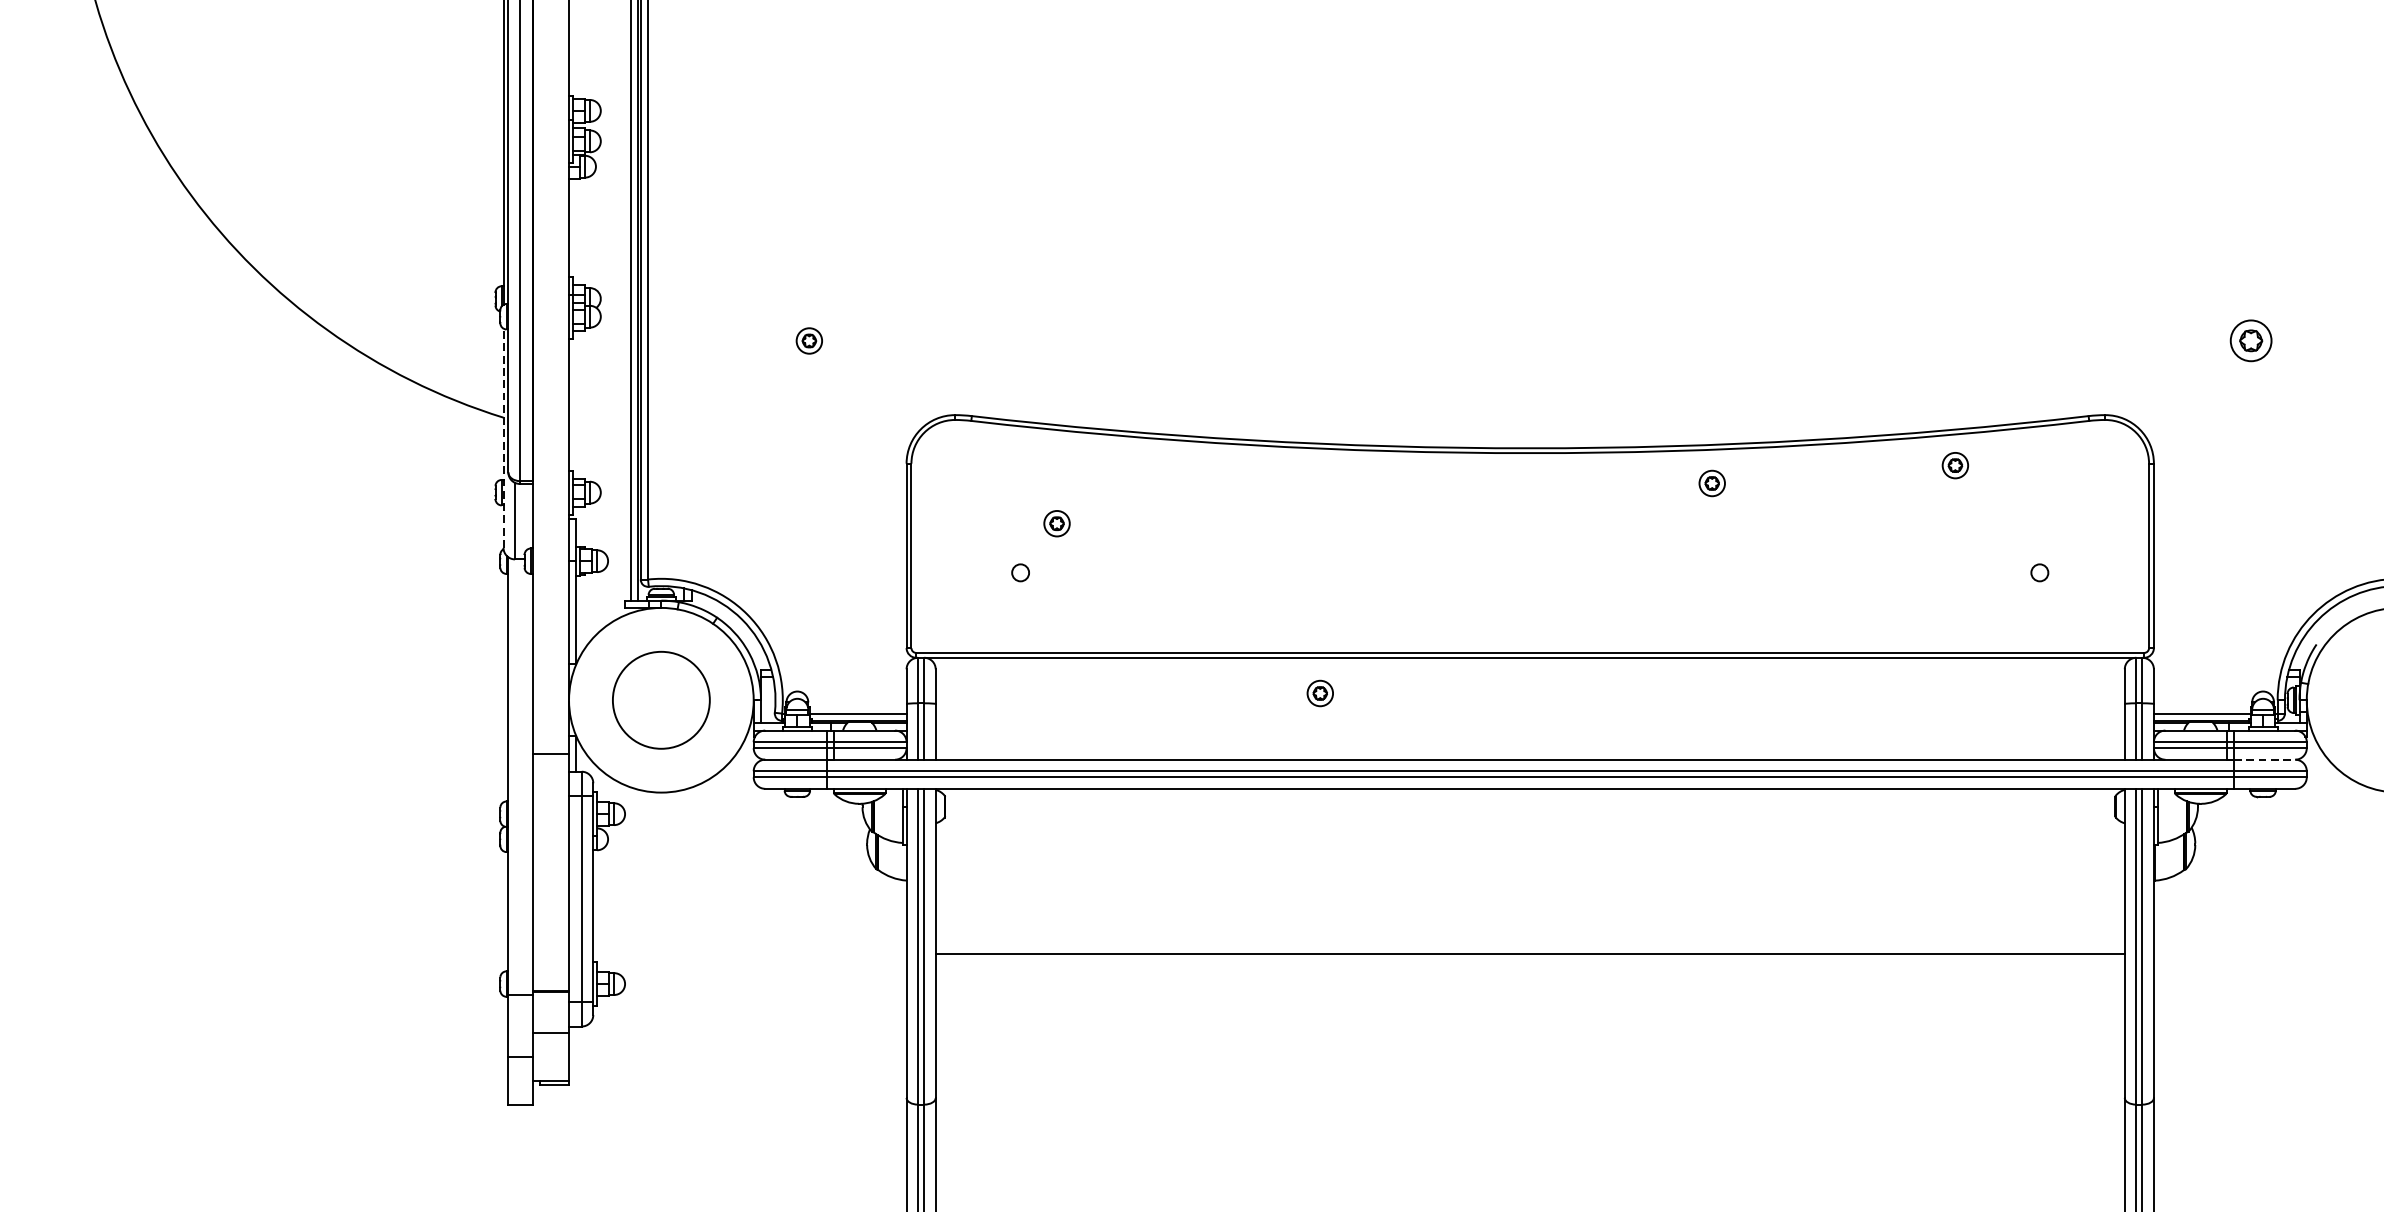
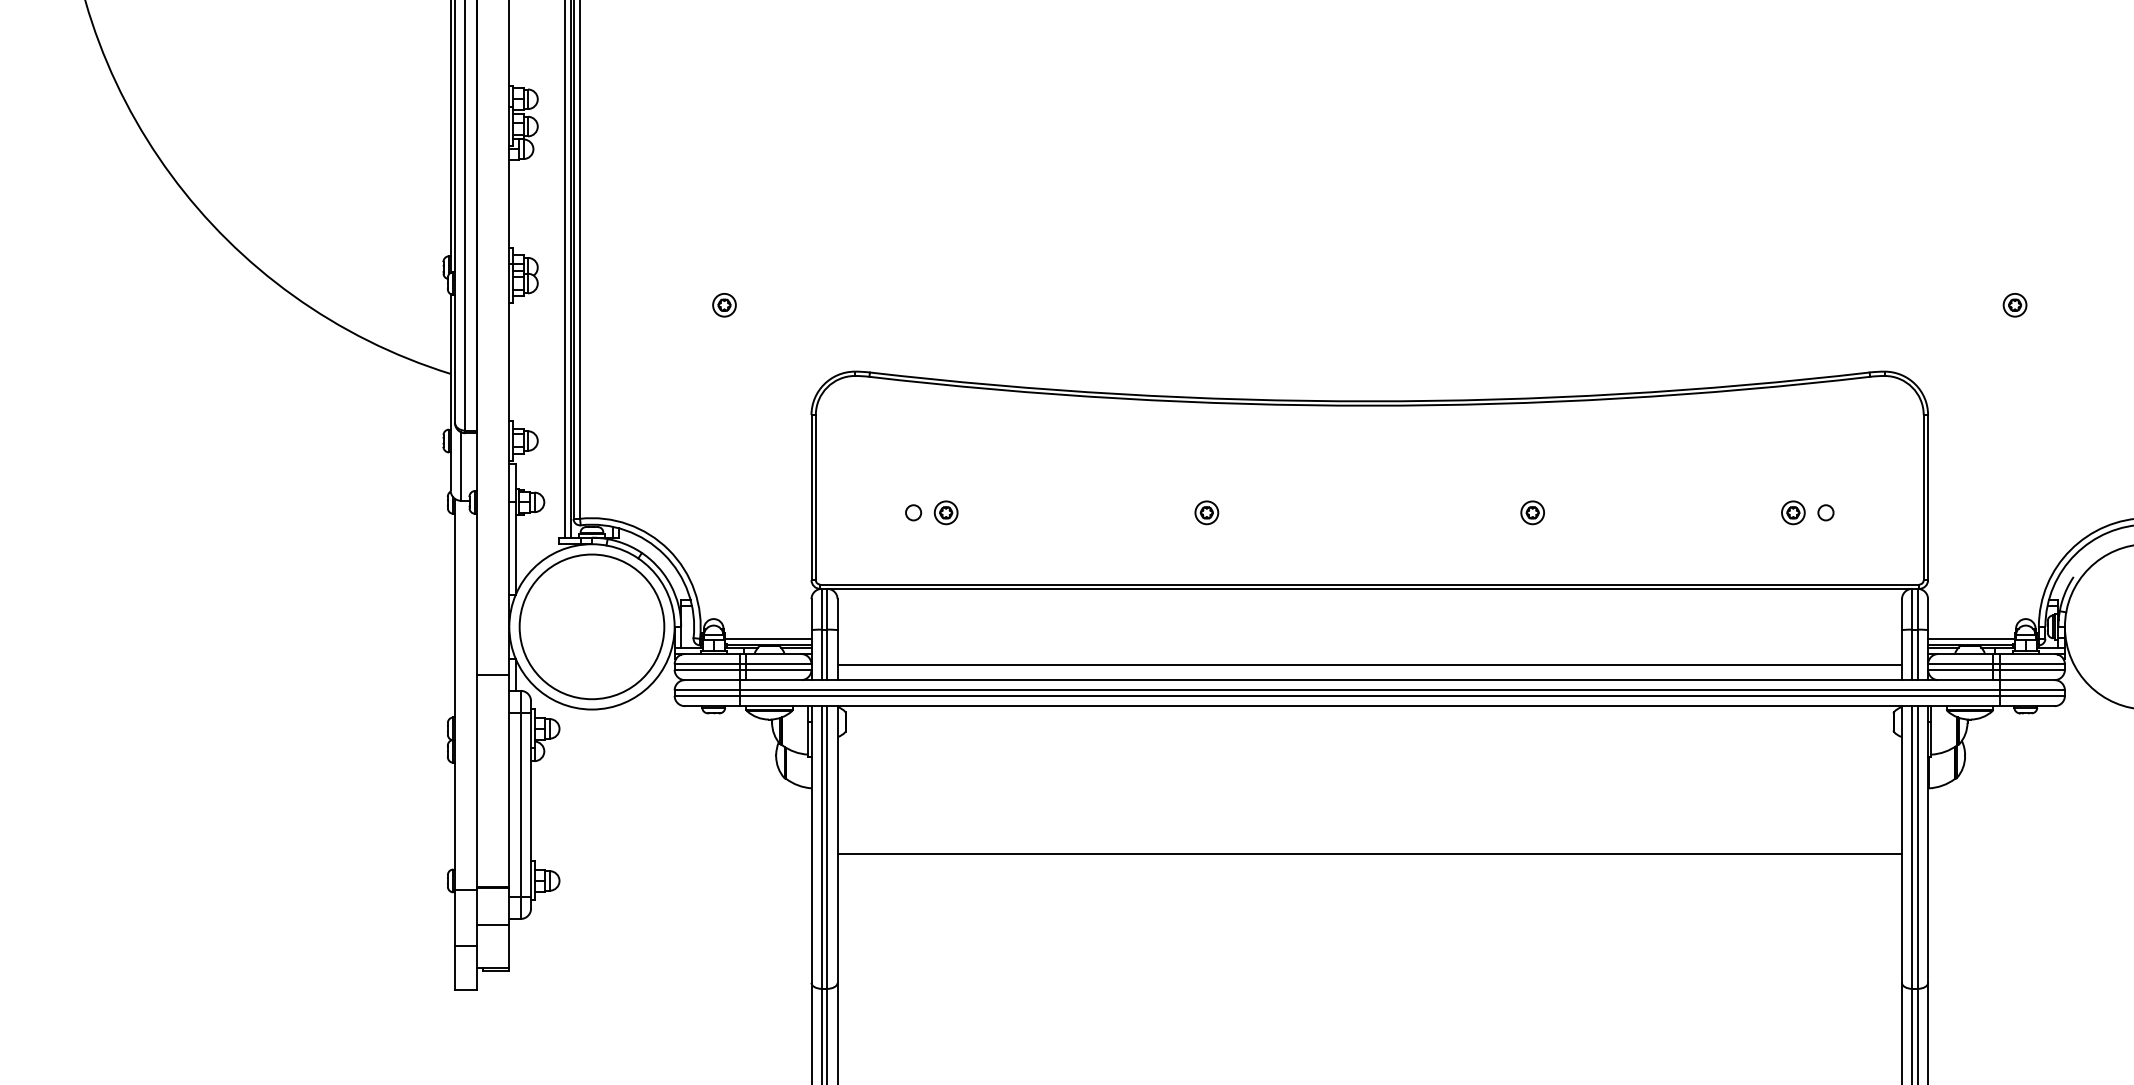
part: (2250, 341) -> (2014, 305), size x0.62
line: (503, 437) -> (450, 391), dashed -> solid
part: (1955, 465) -> (1793, 512), moved
part: (1712, 483) -> (1532, 512), moved
part: (1056, 523) -> (945, 512), moved
part: (1319, 693) -> (1206, 512), moved
circle: (660, 699) -> (591, 626), size x1.67
line: (1529, 742) -> (1369, 664), added
line: (2264, 760) -> (2027, 680), dashed -> solid

